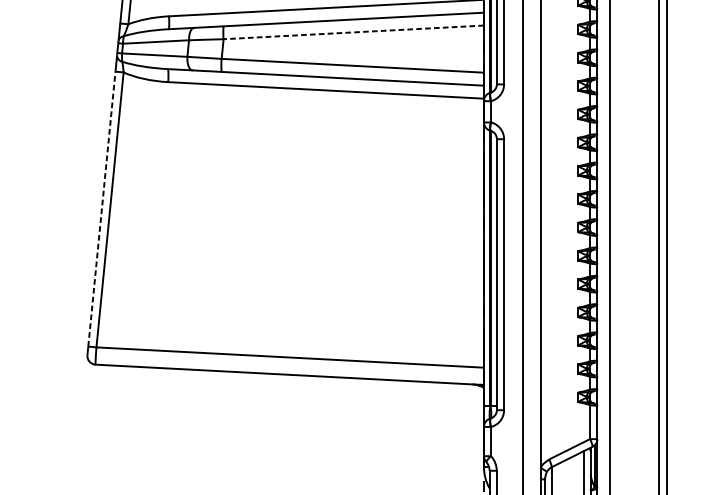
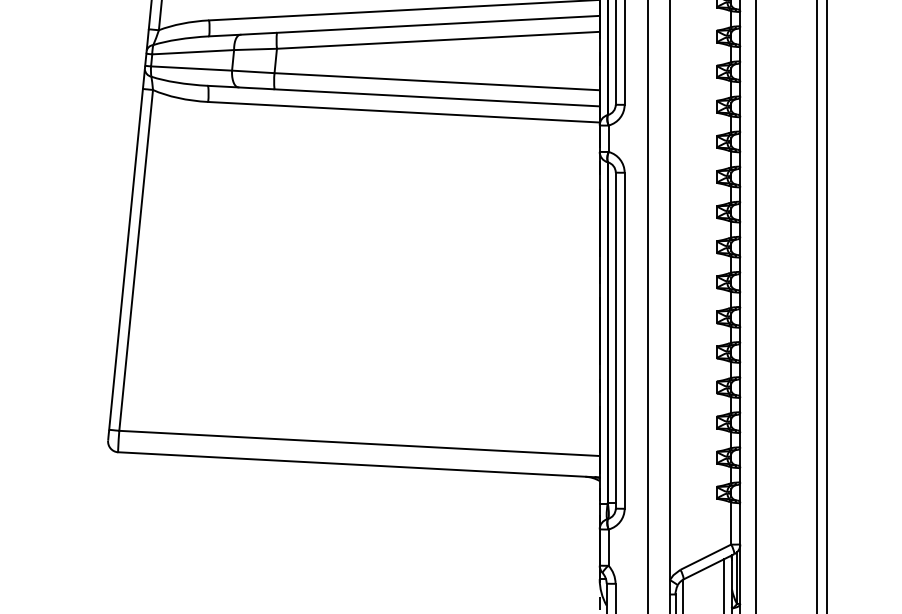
line: (353, 32) -> (438, 40), dashed -> solid
line: (102, 208) -> (126, 258), dashed -> solid

